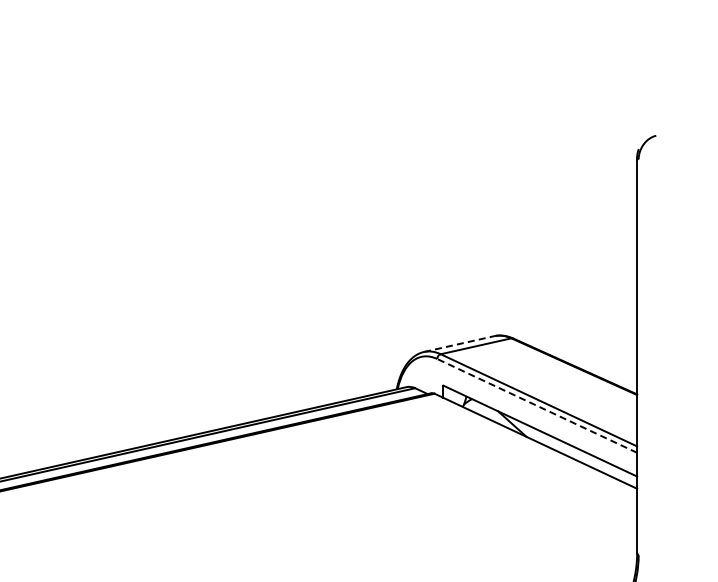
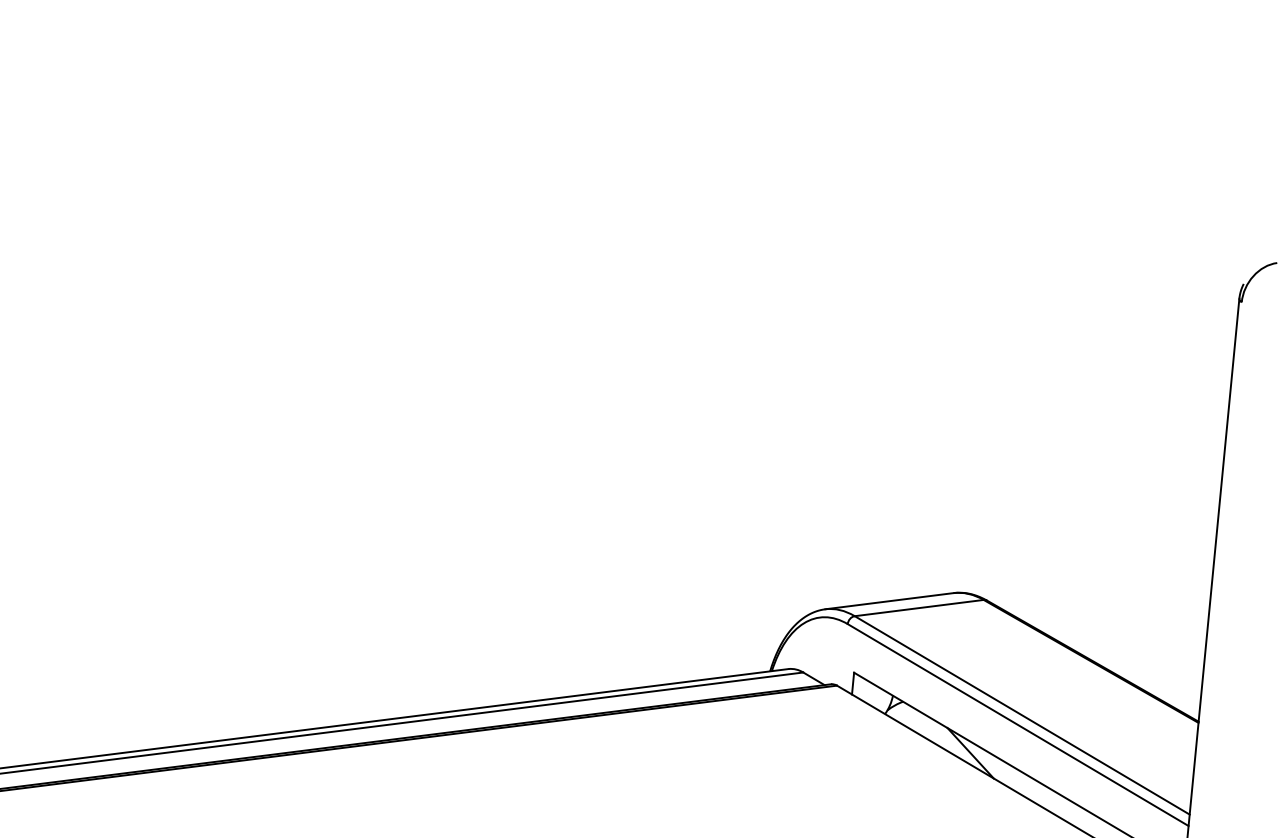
line: (459, 344) -> (889, 602), dashed -> solid
line: (536, 405) -> (1016, 724), dashed -> solid

